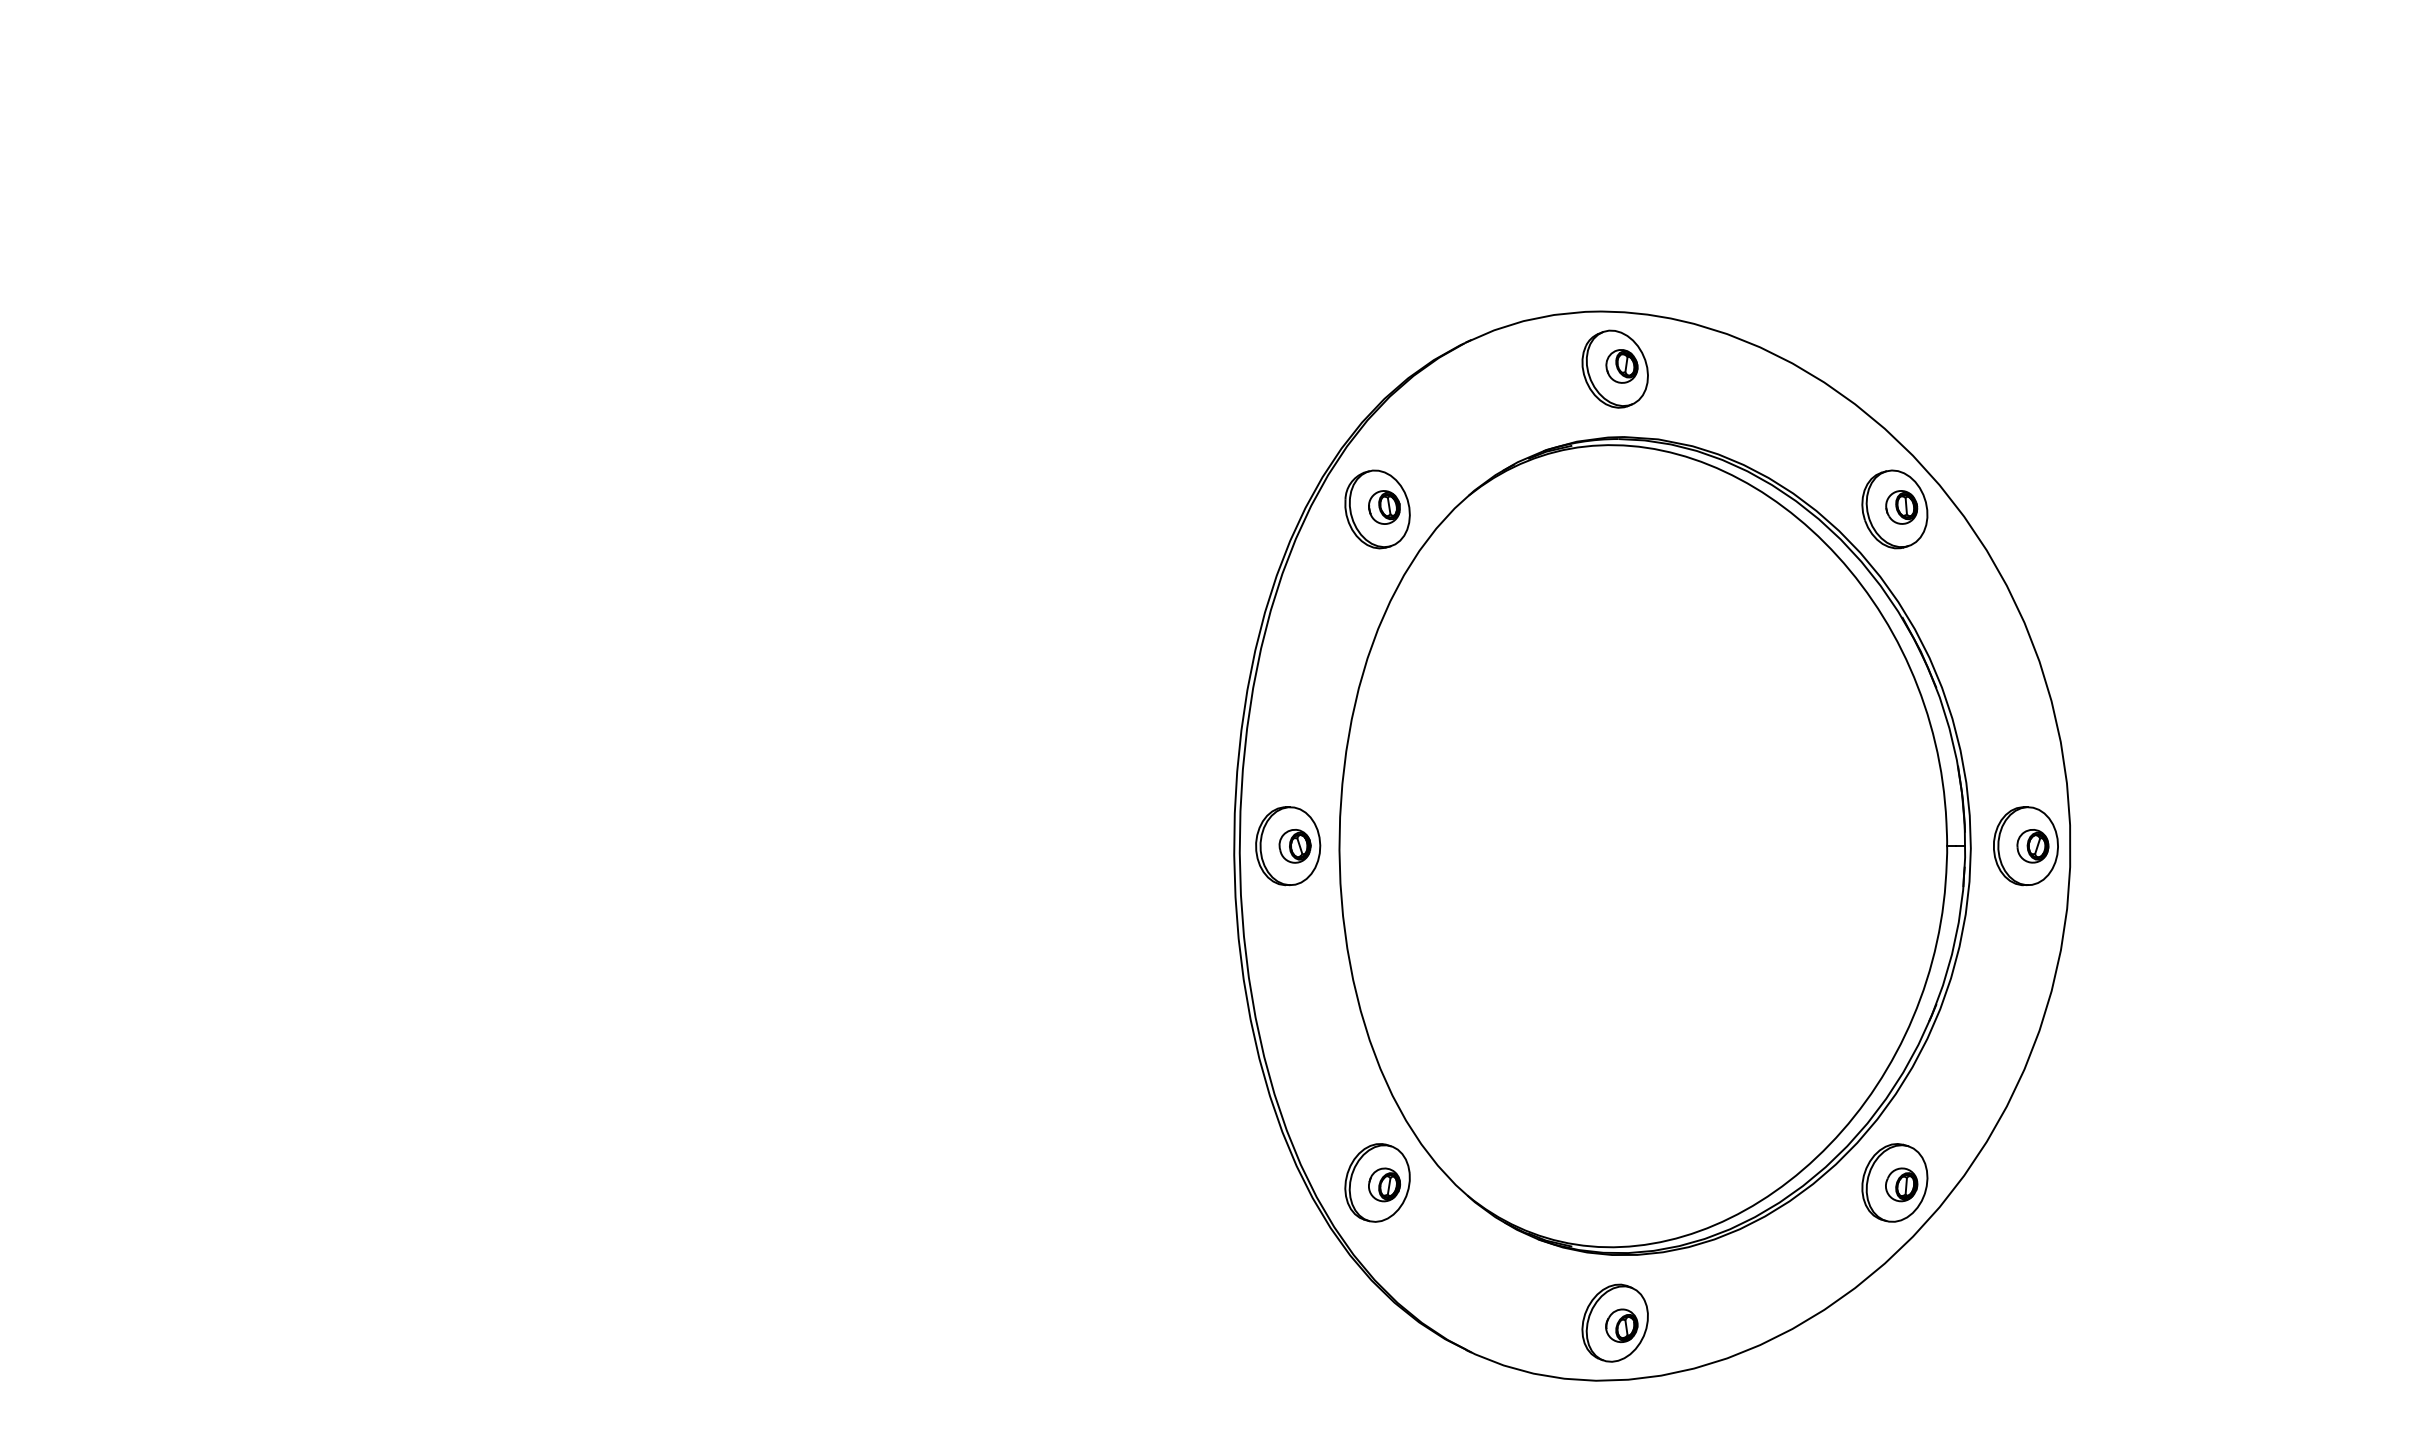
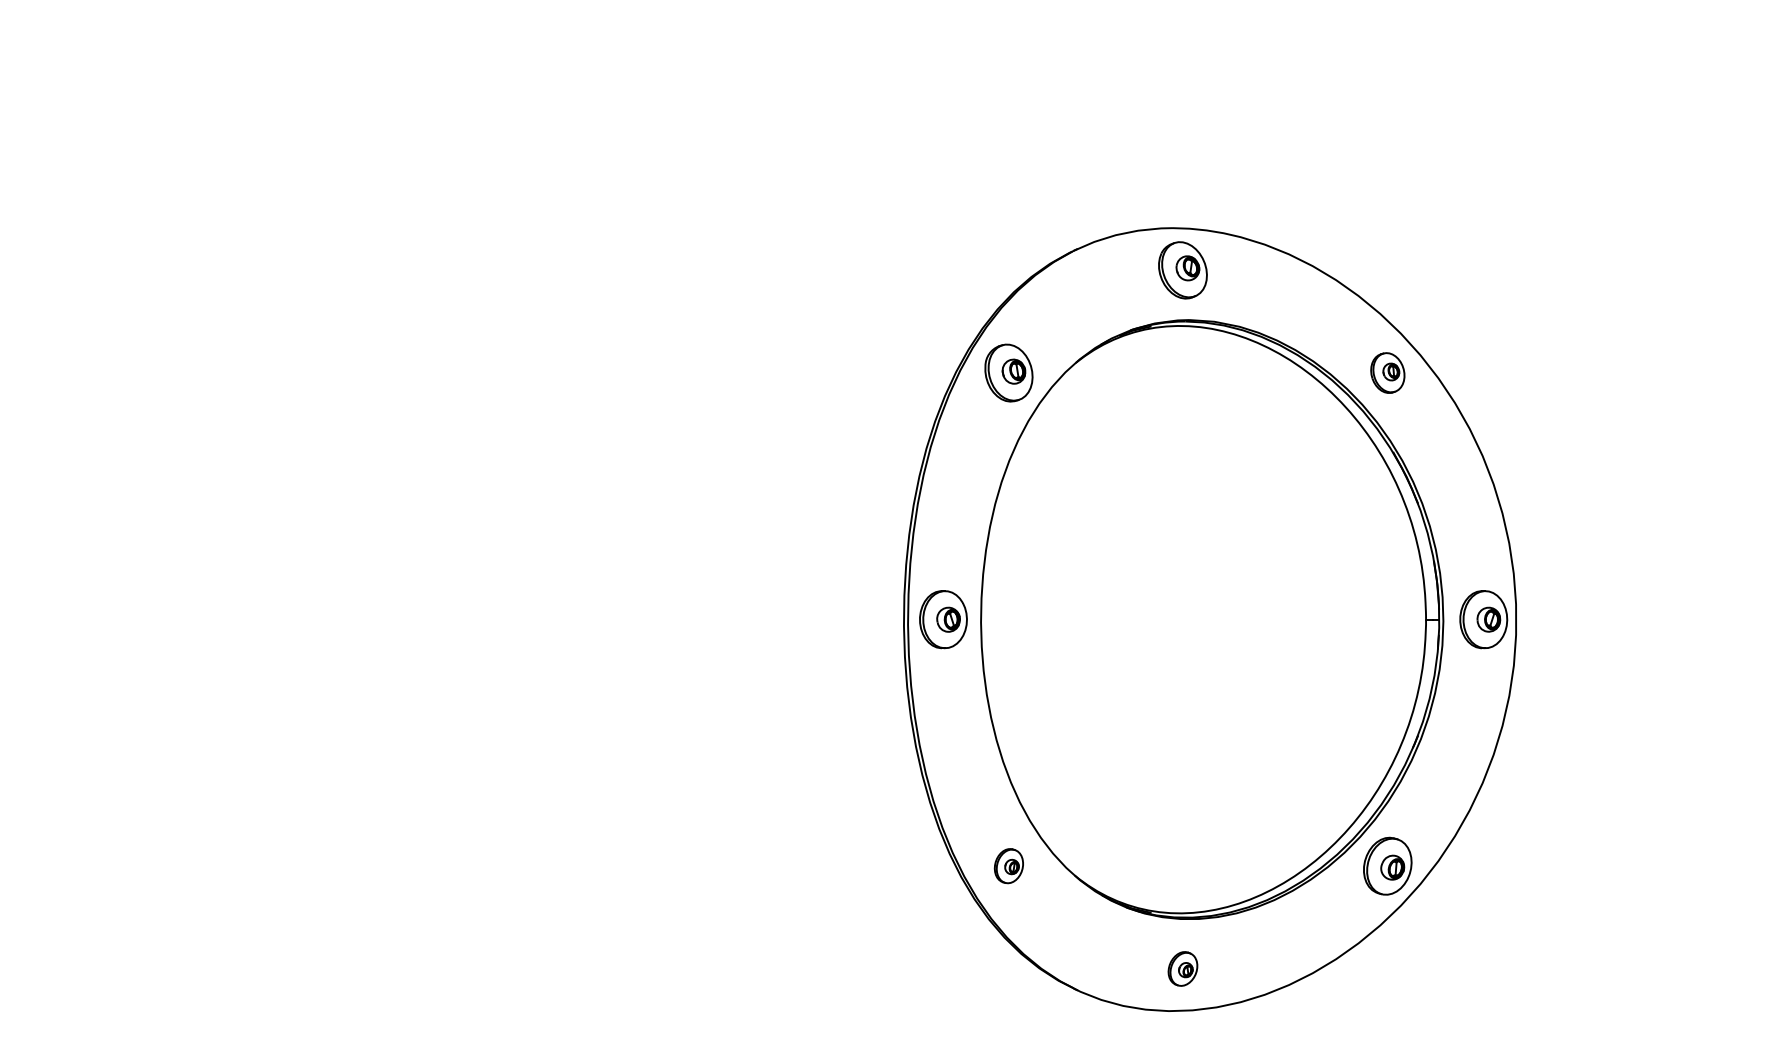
part: (1894, 508) -> (1387, 372), size x0.7
part: (1376, 1181) -> (1008, 865), size x0.6
part: (1614, 1322) -> (1182, 968), size x0.6

